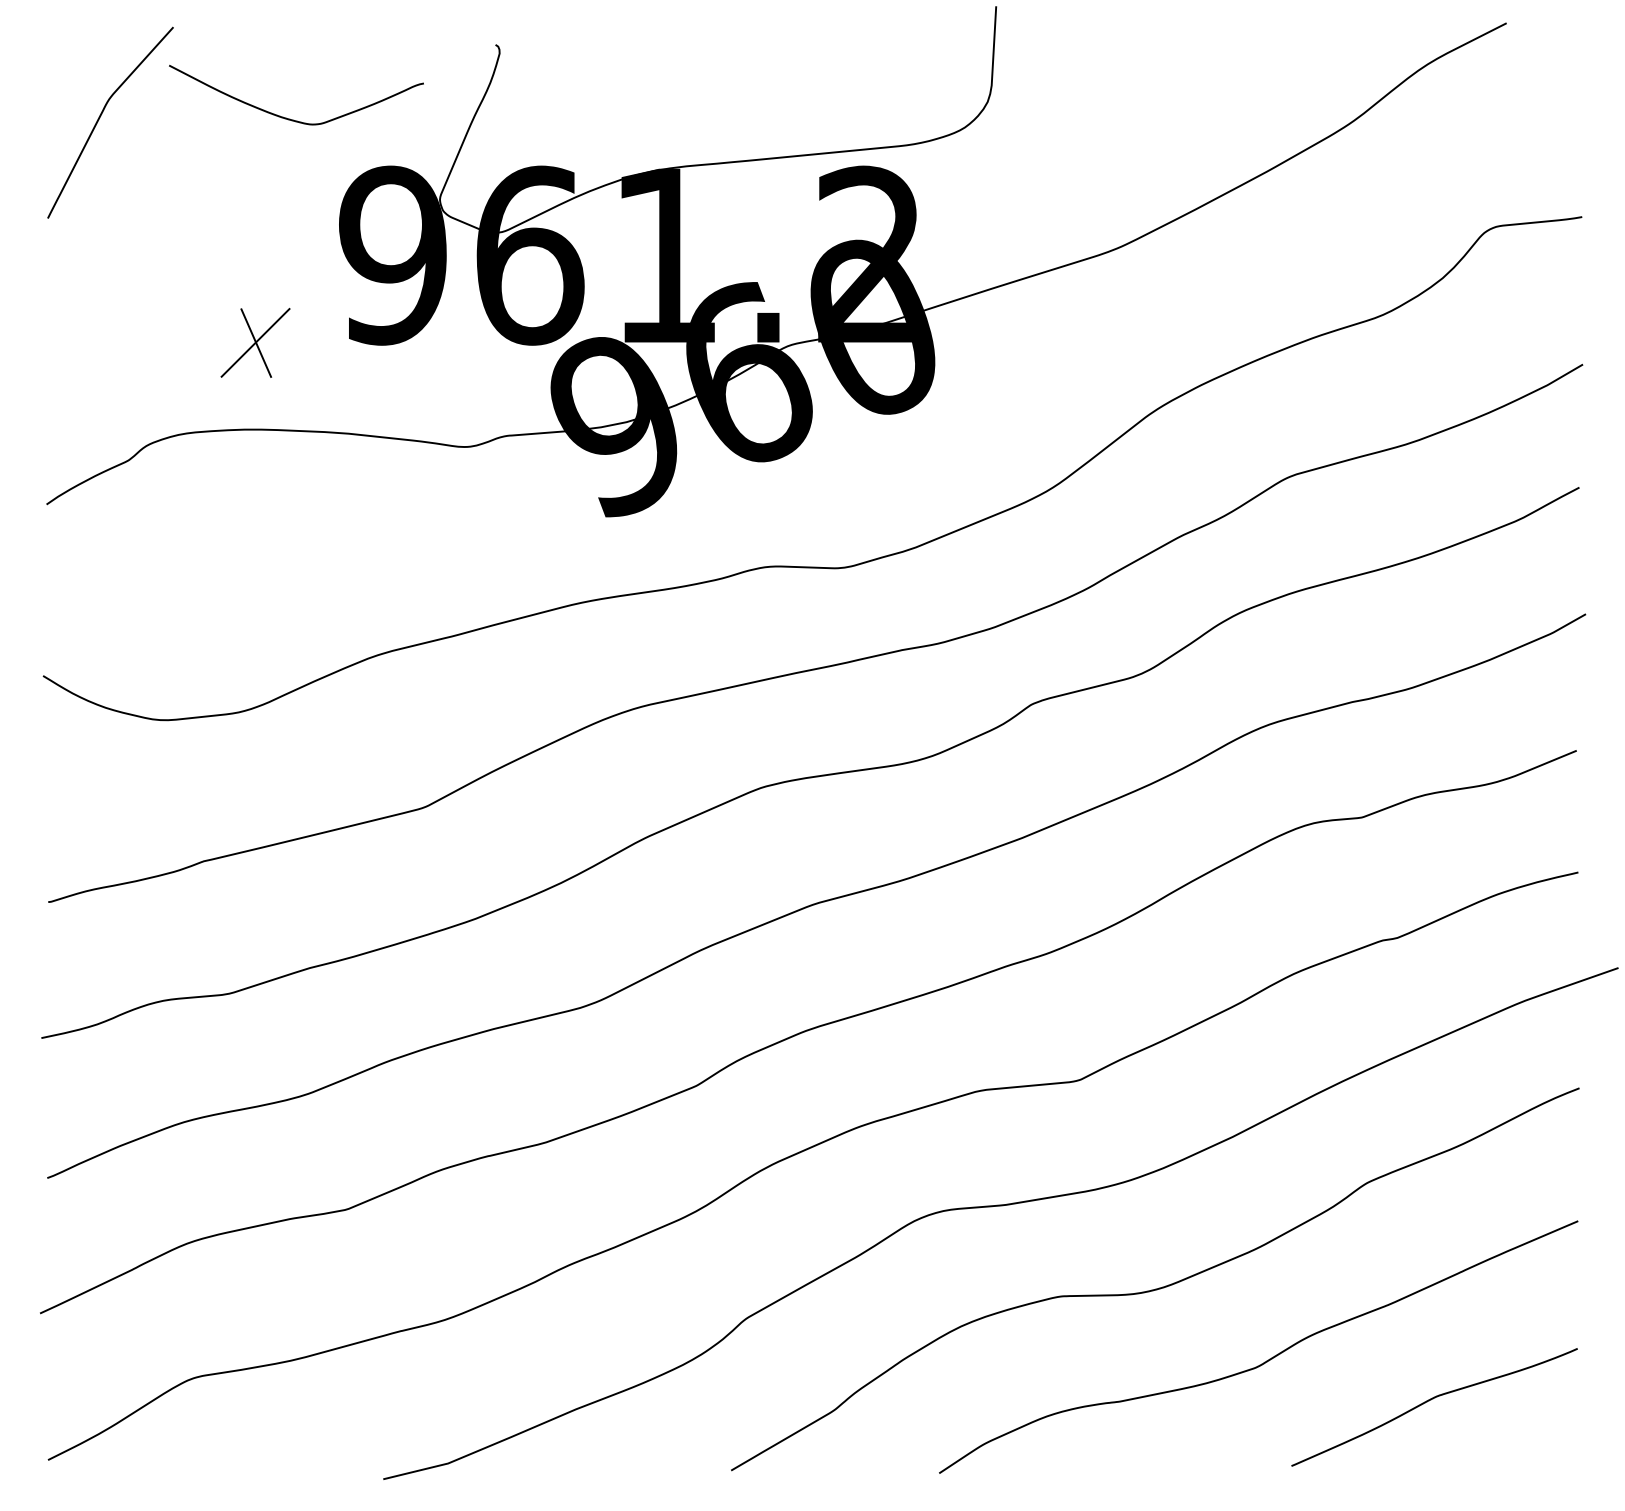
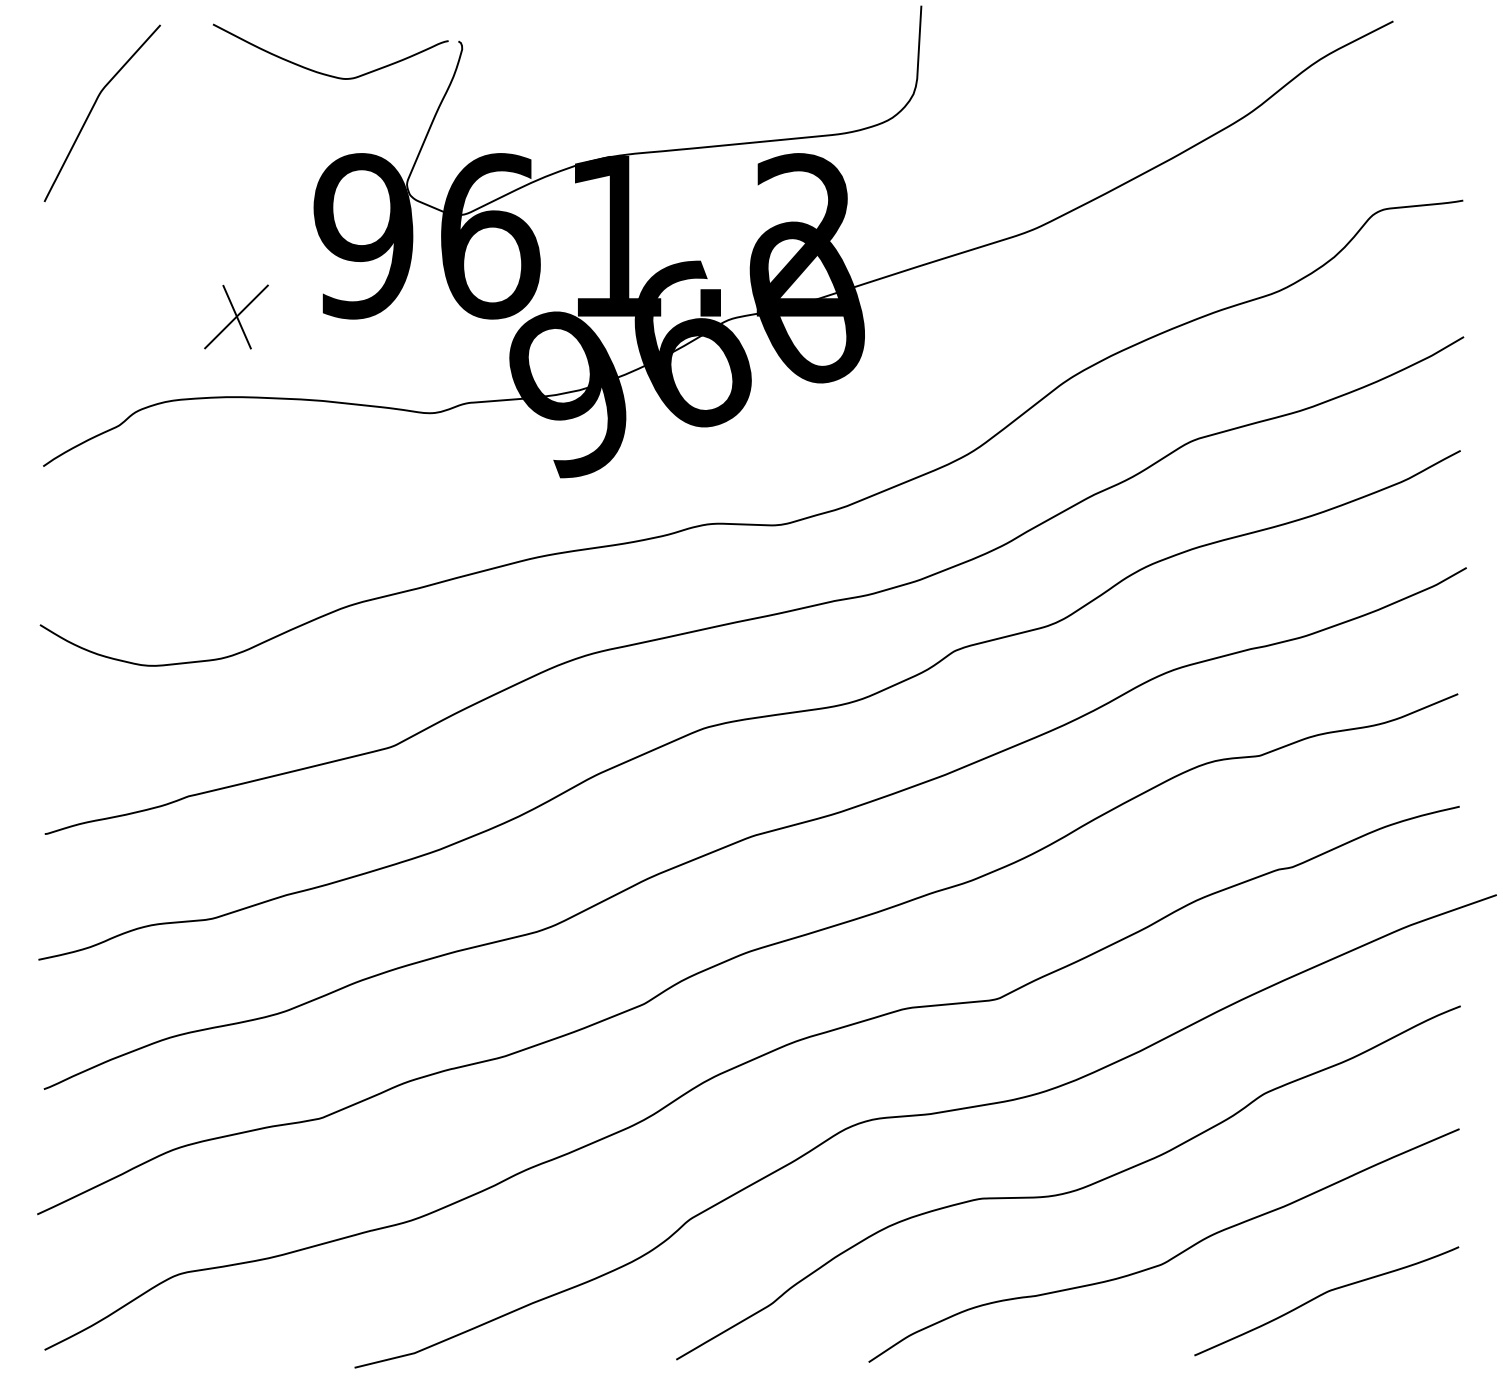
curve: (290, 118) -> (325, 73), moved

